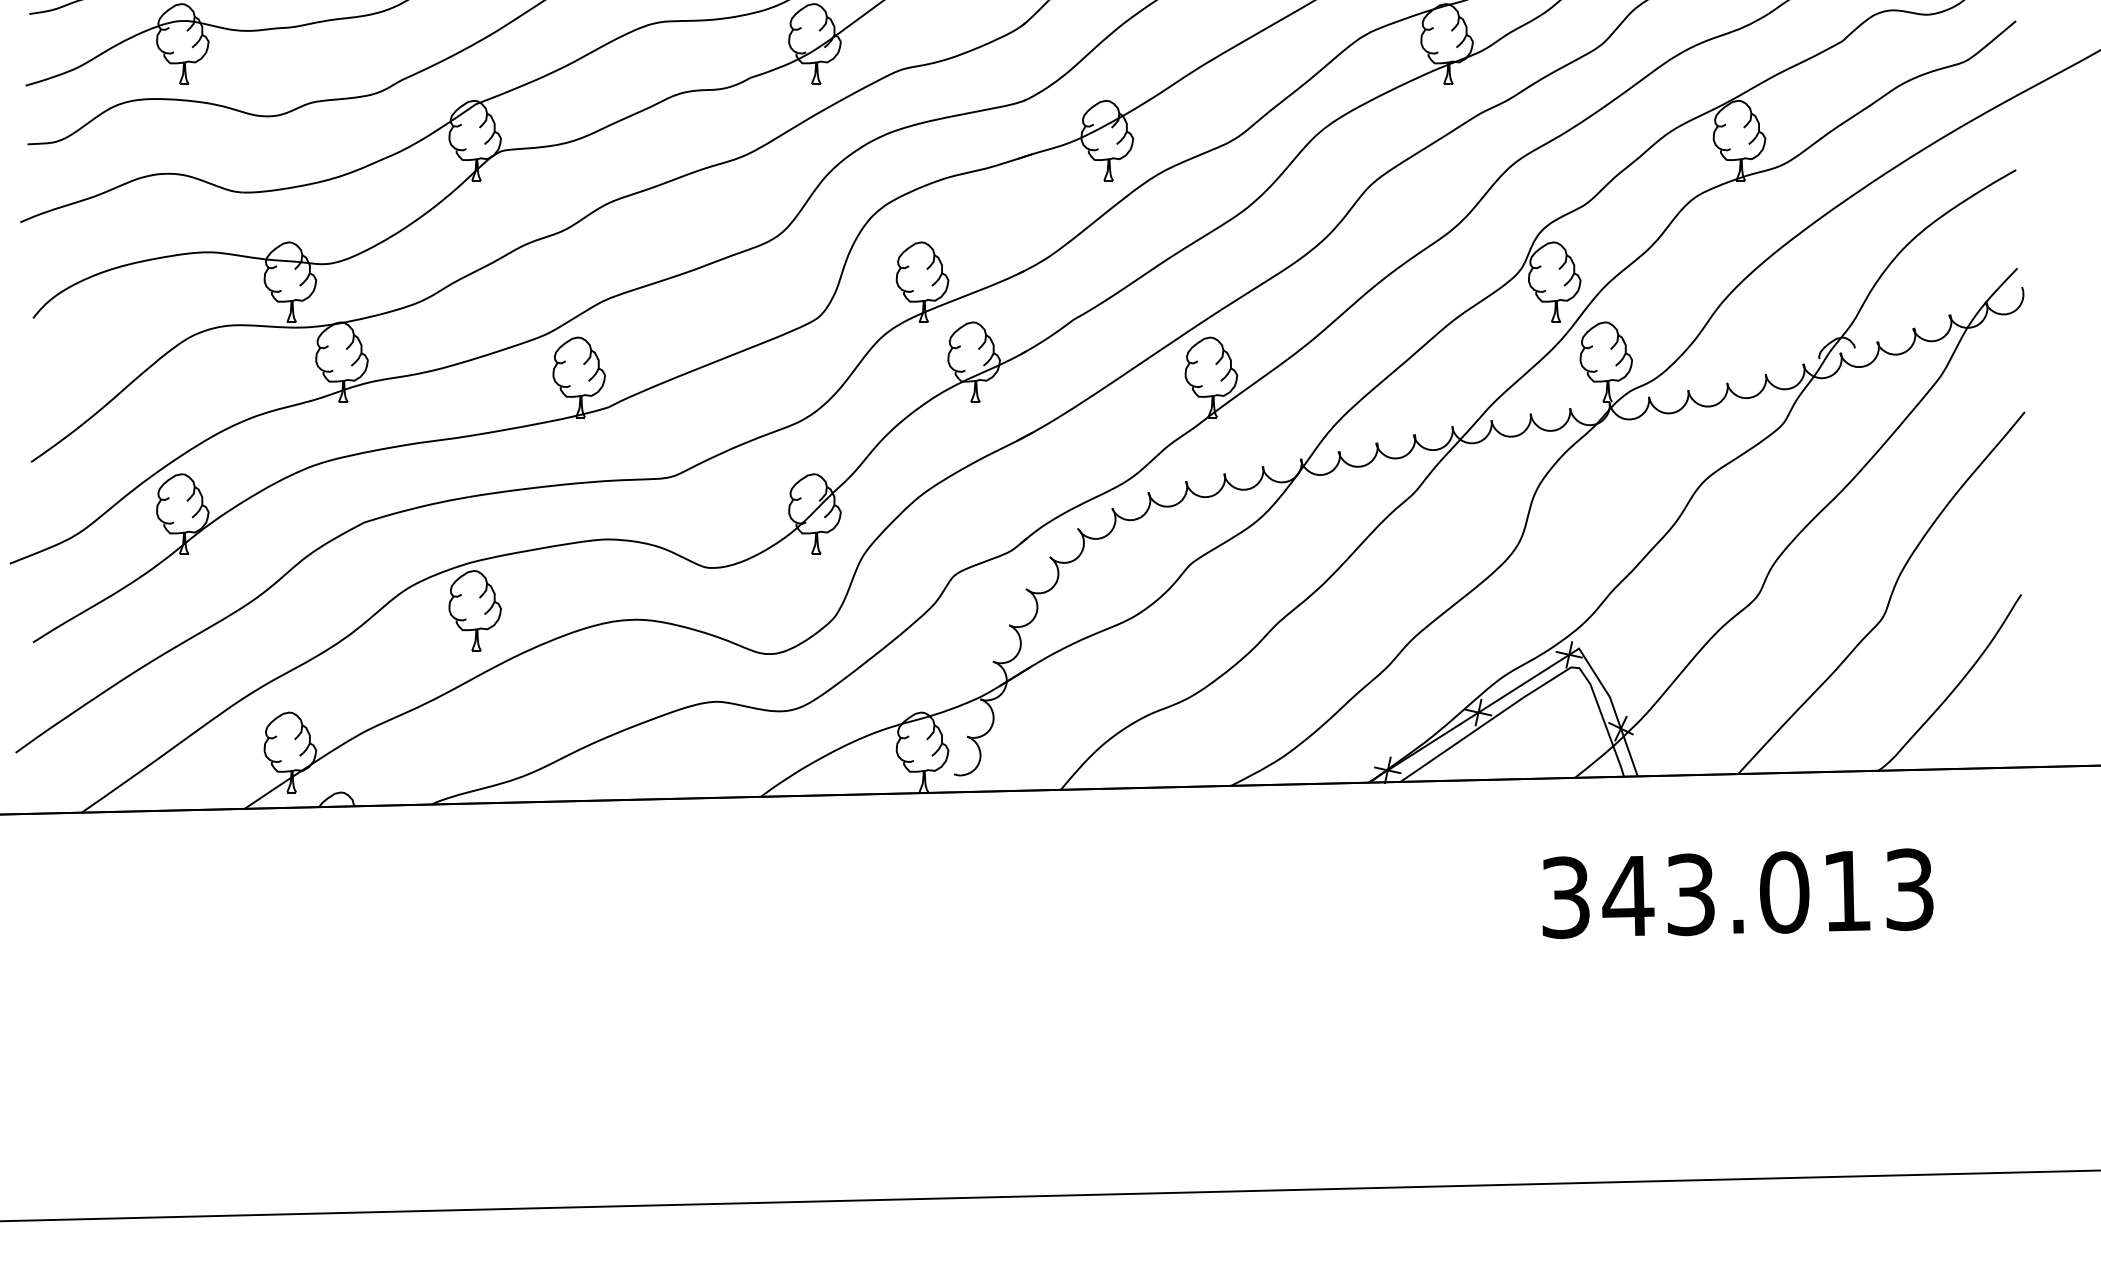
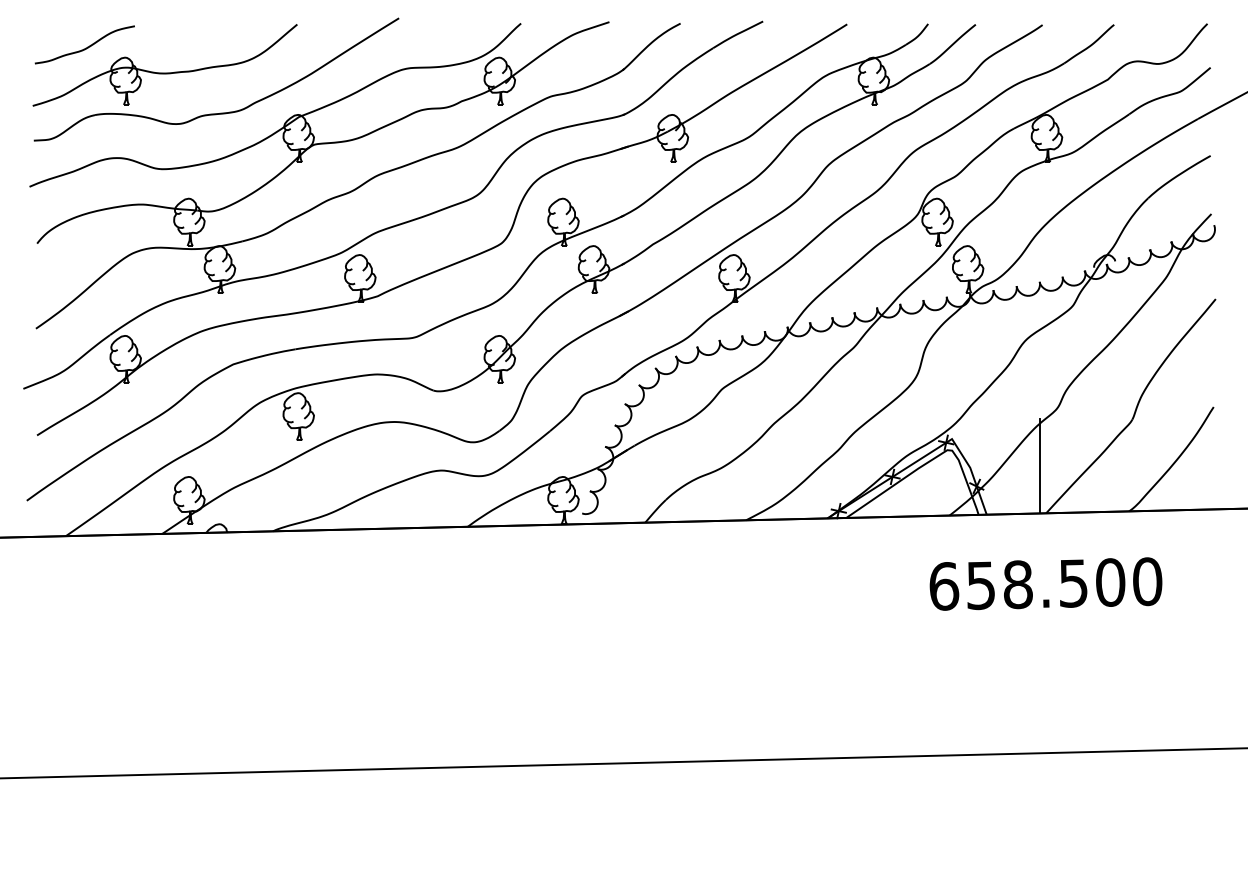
line: (1728, 694) -> (1040, 466), added
text: (1737, 892) -> (1045, 583), 343.013 -> 658.500

